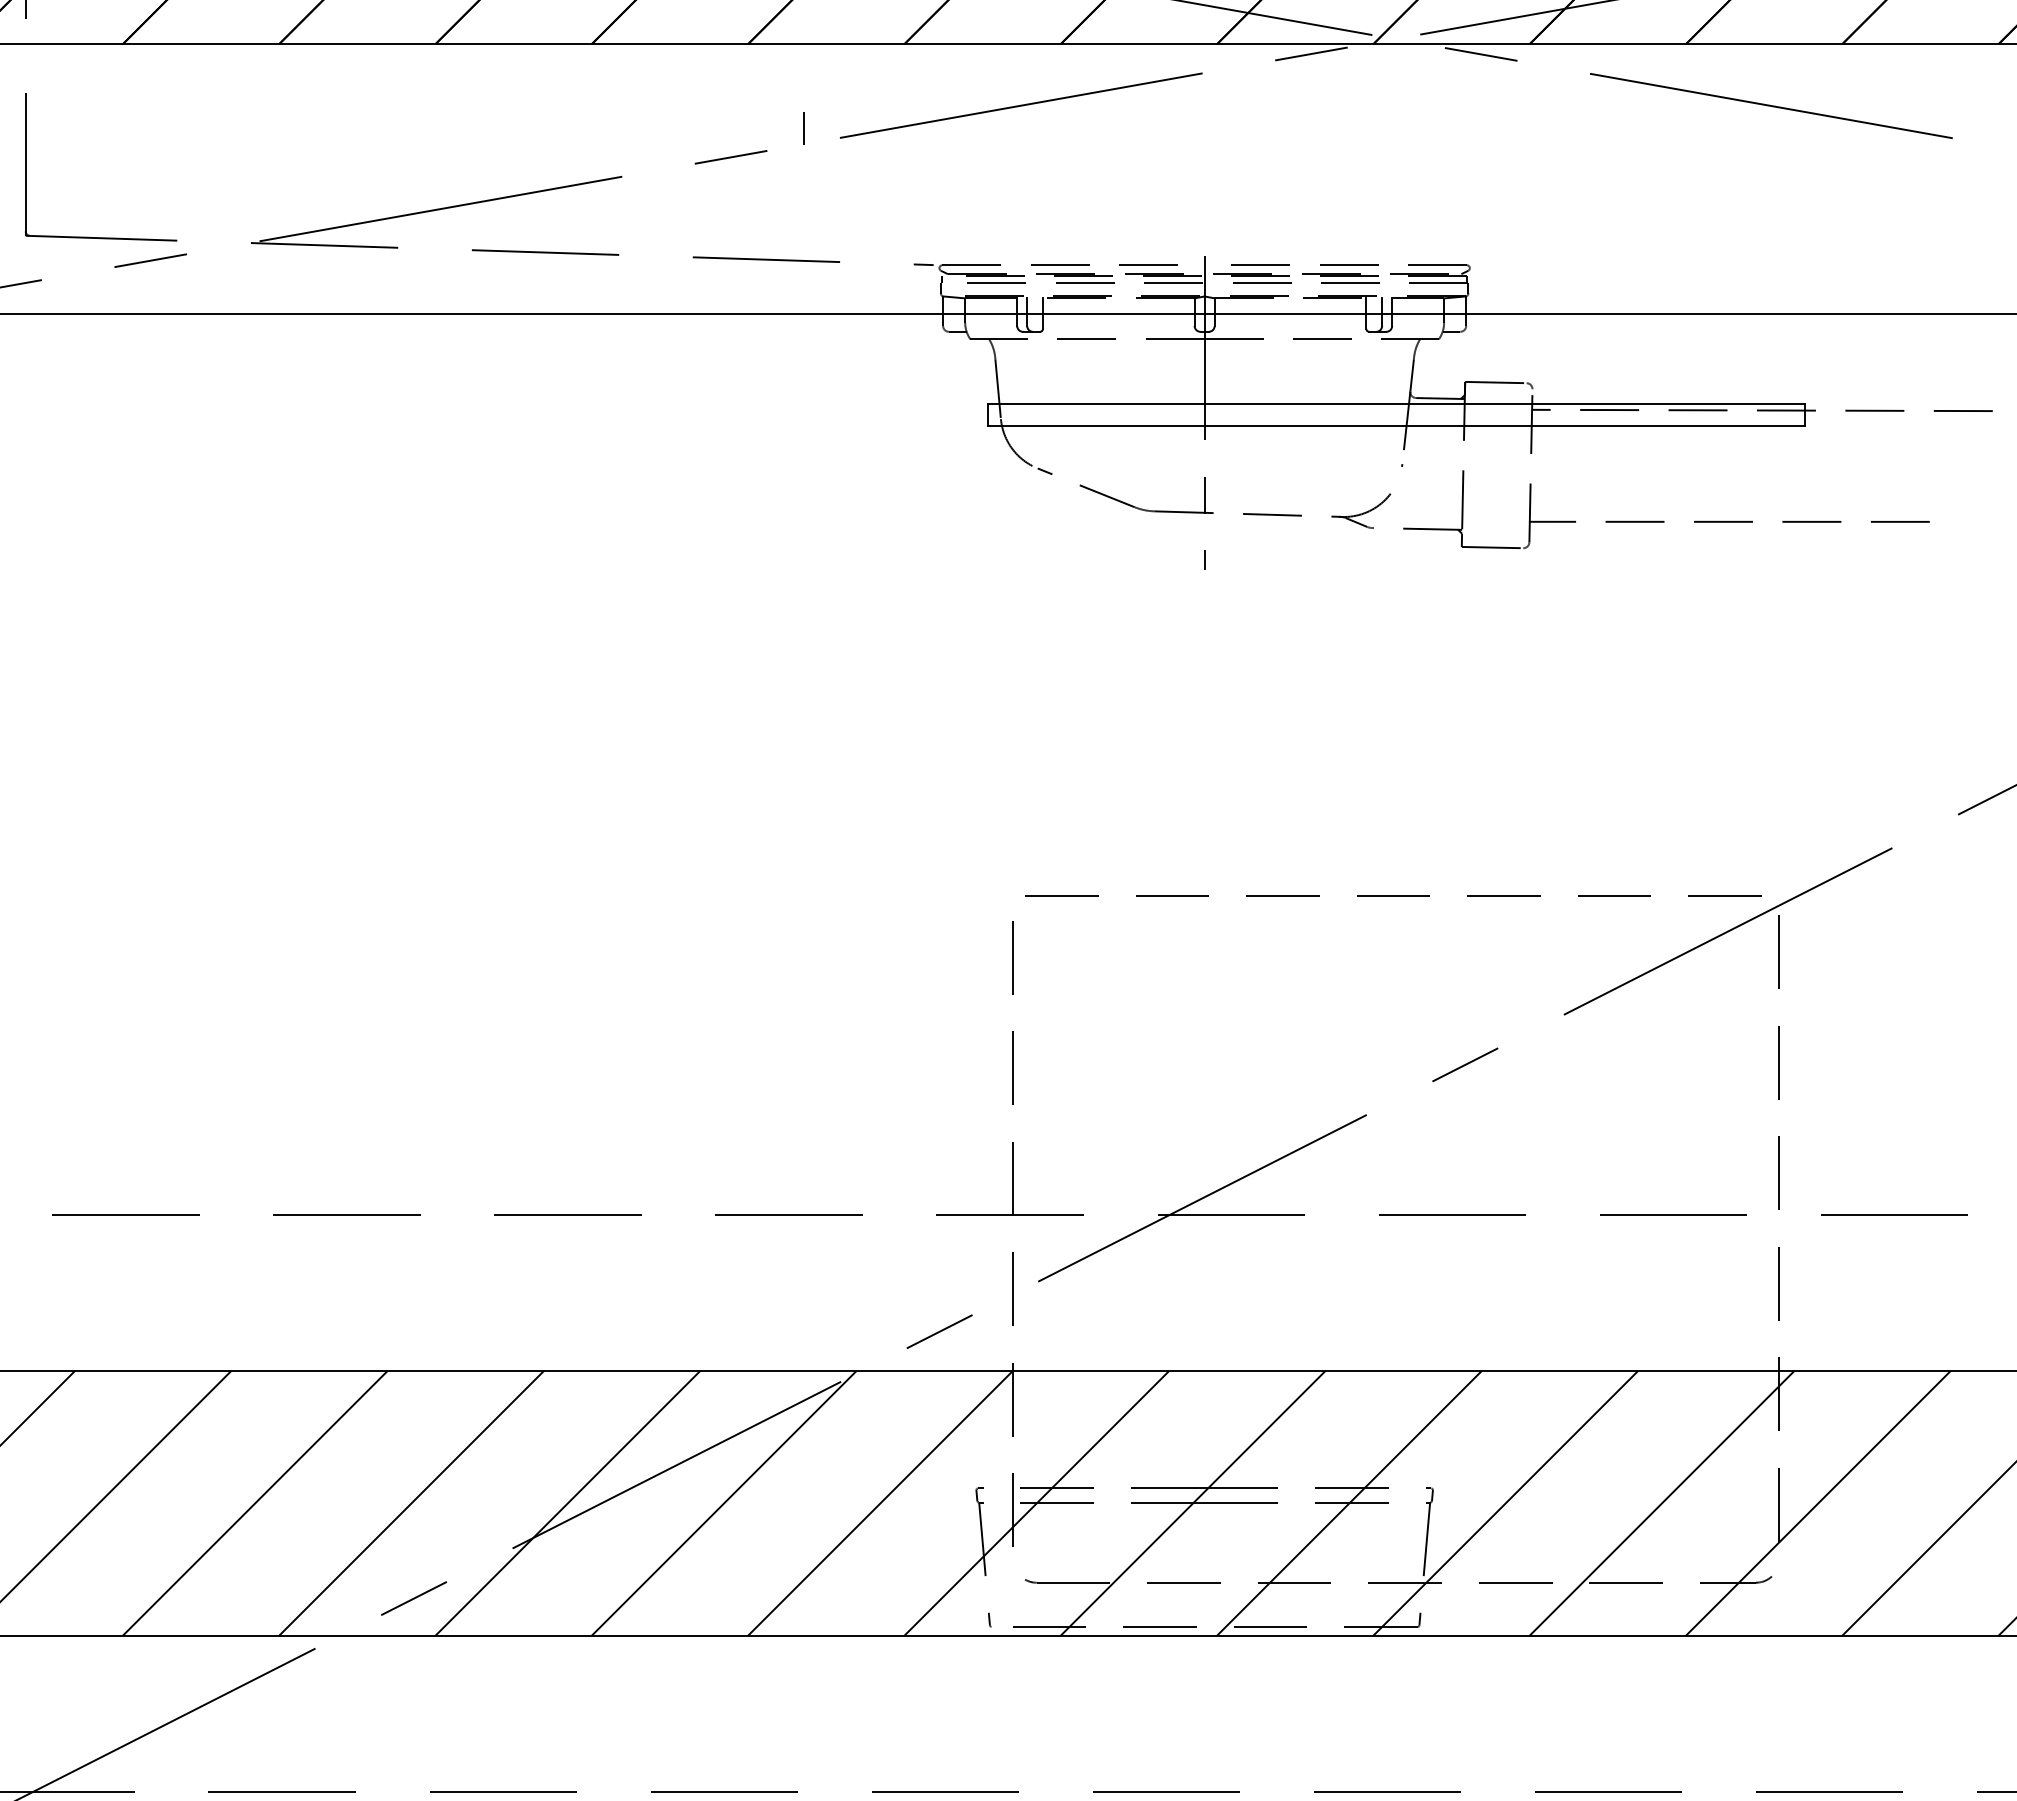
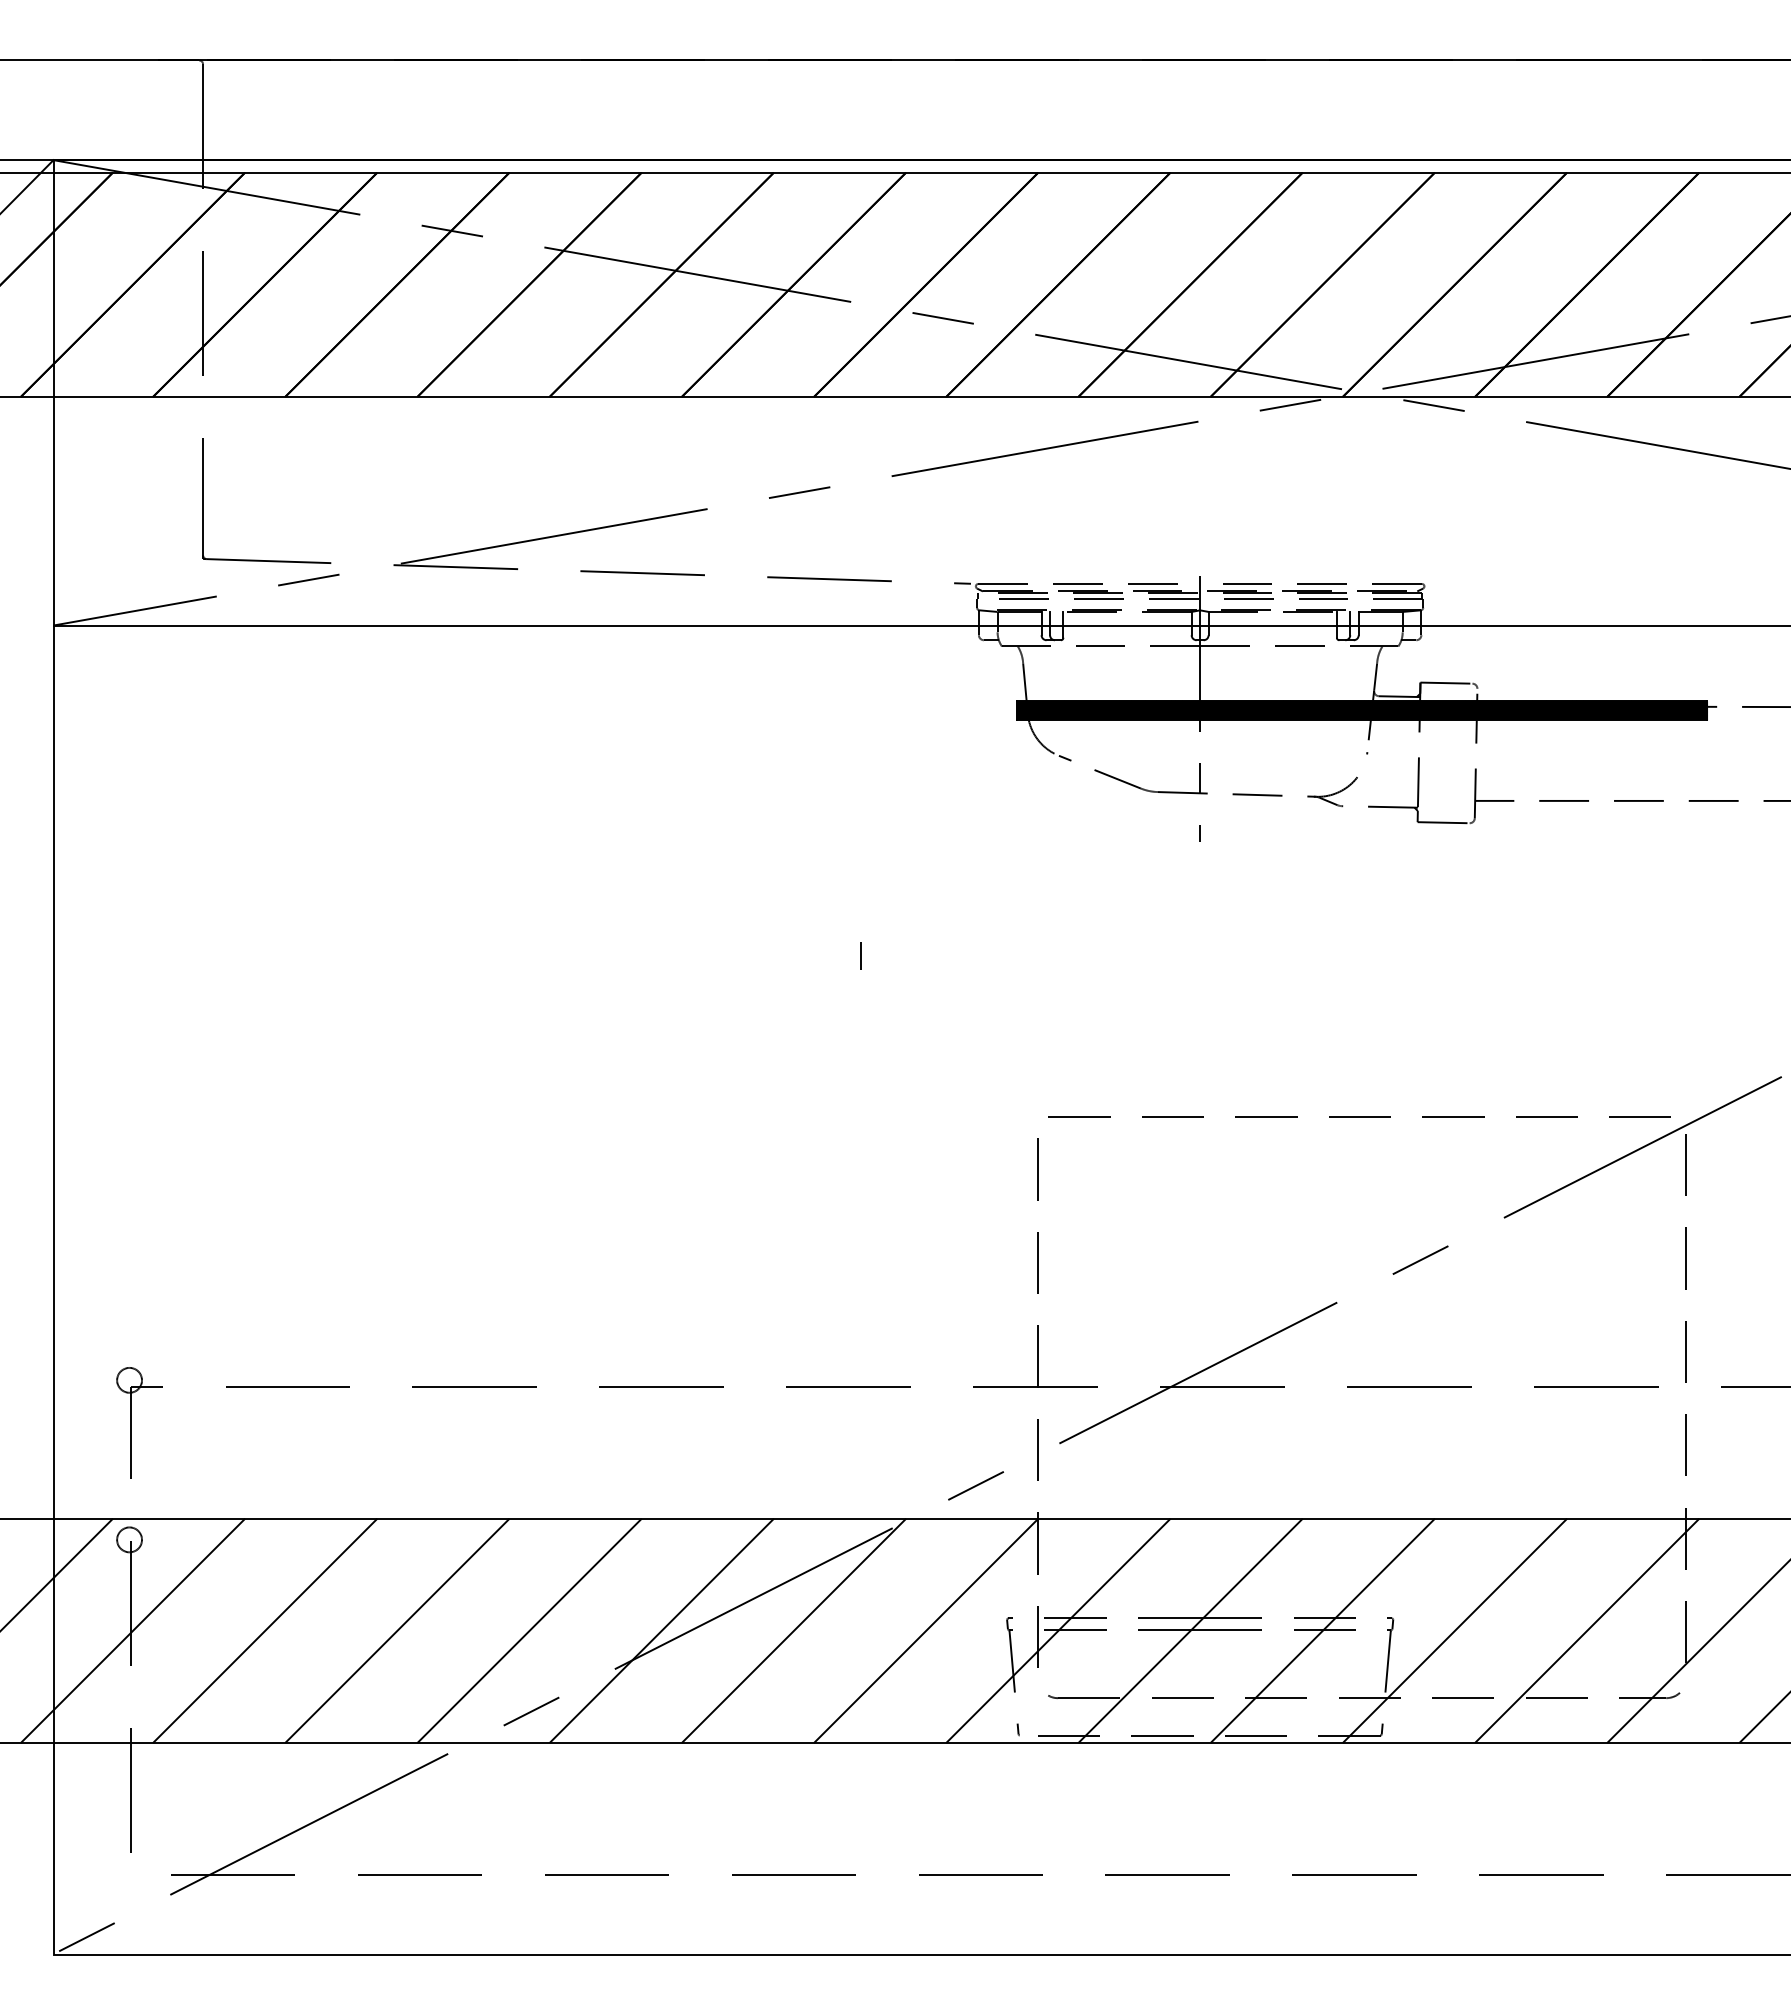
line: (803, 127) -> (860, 955), moved
hatch: (1395, 414) -> (1361, 710), added

